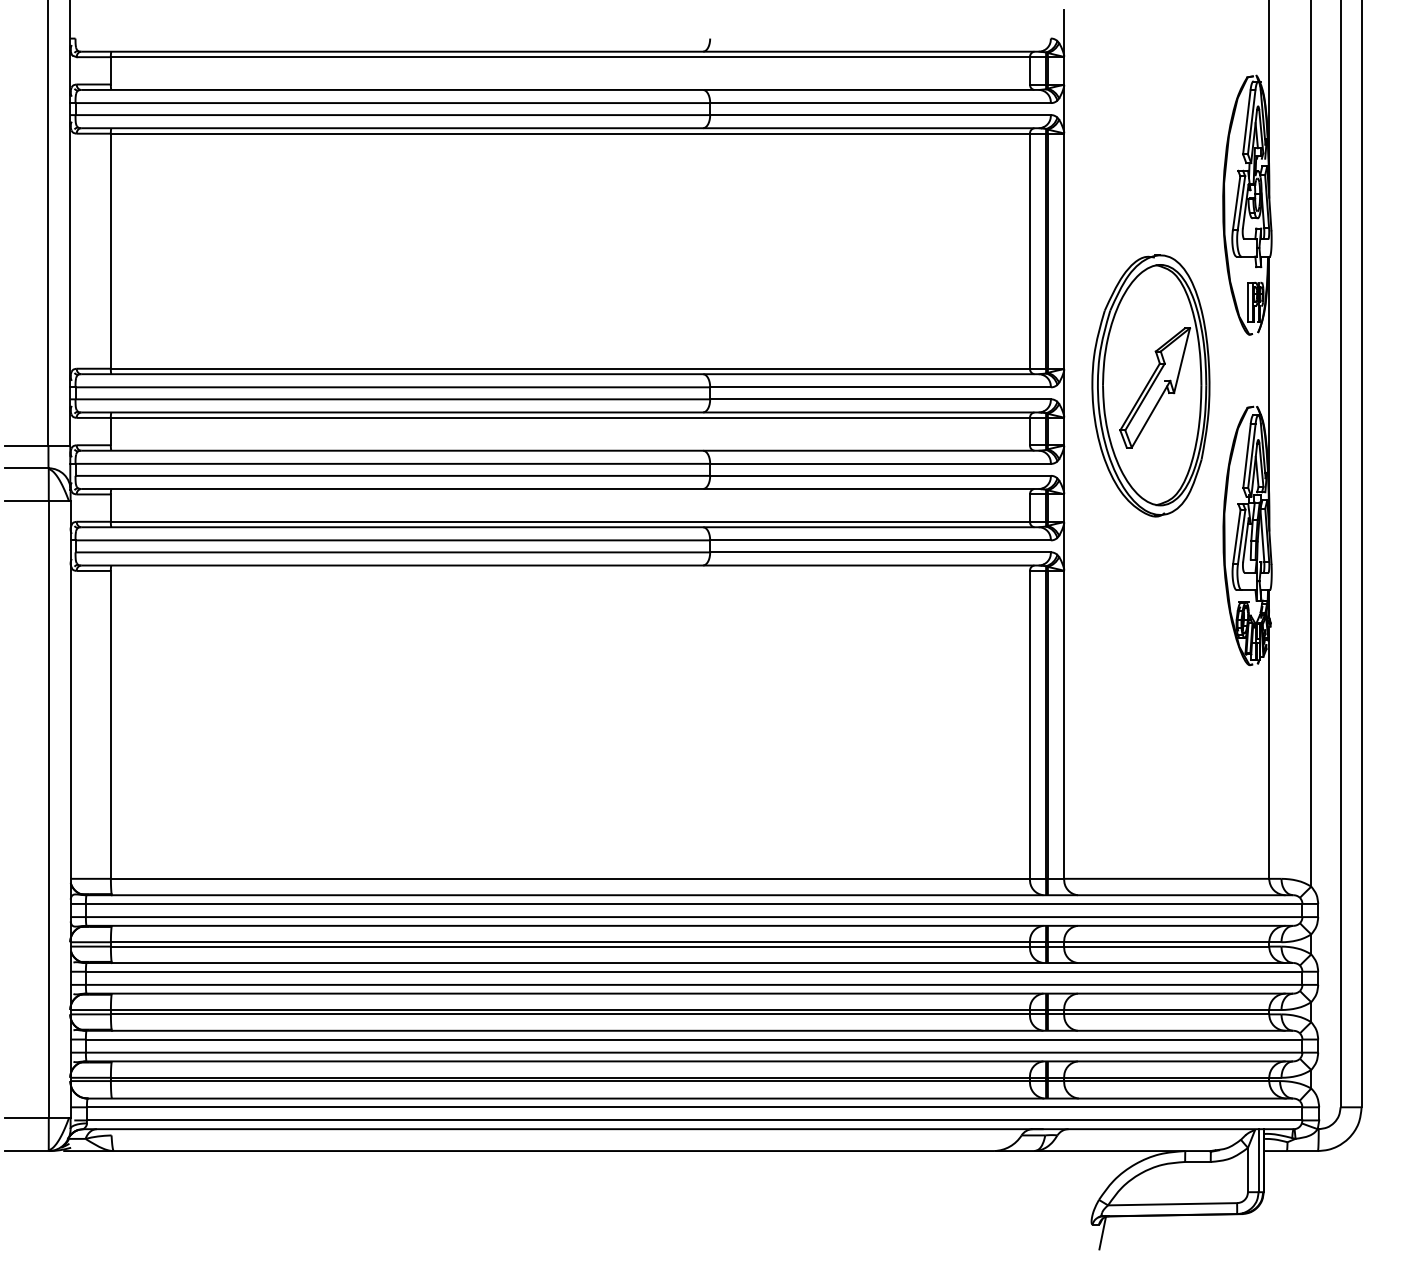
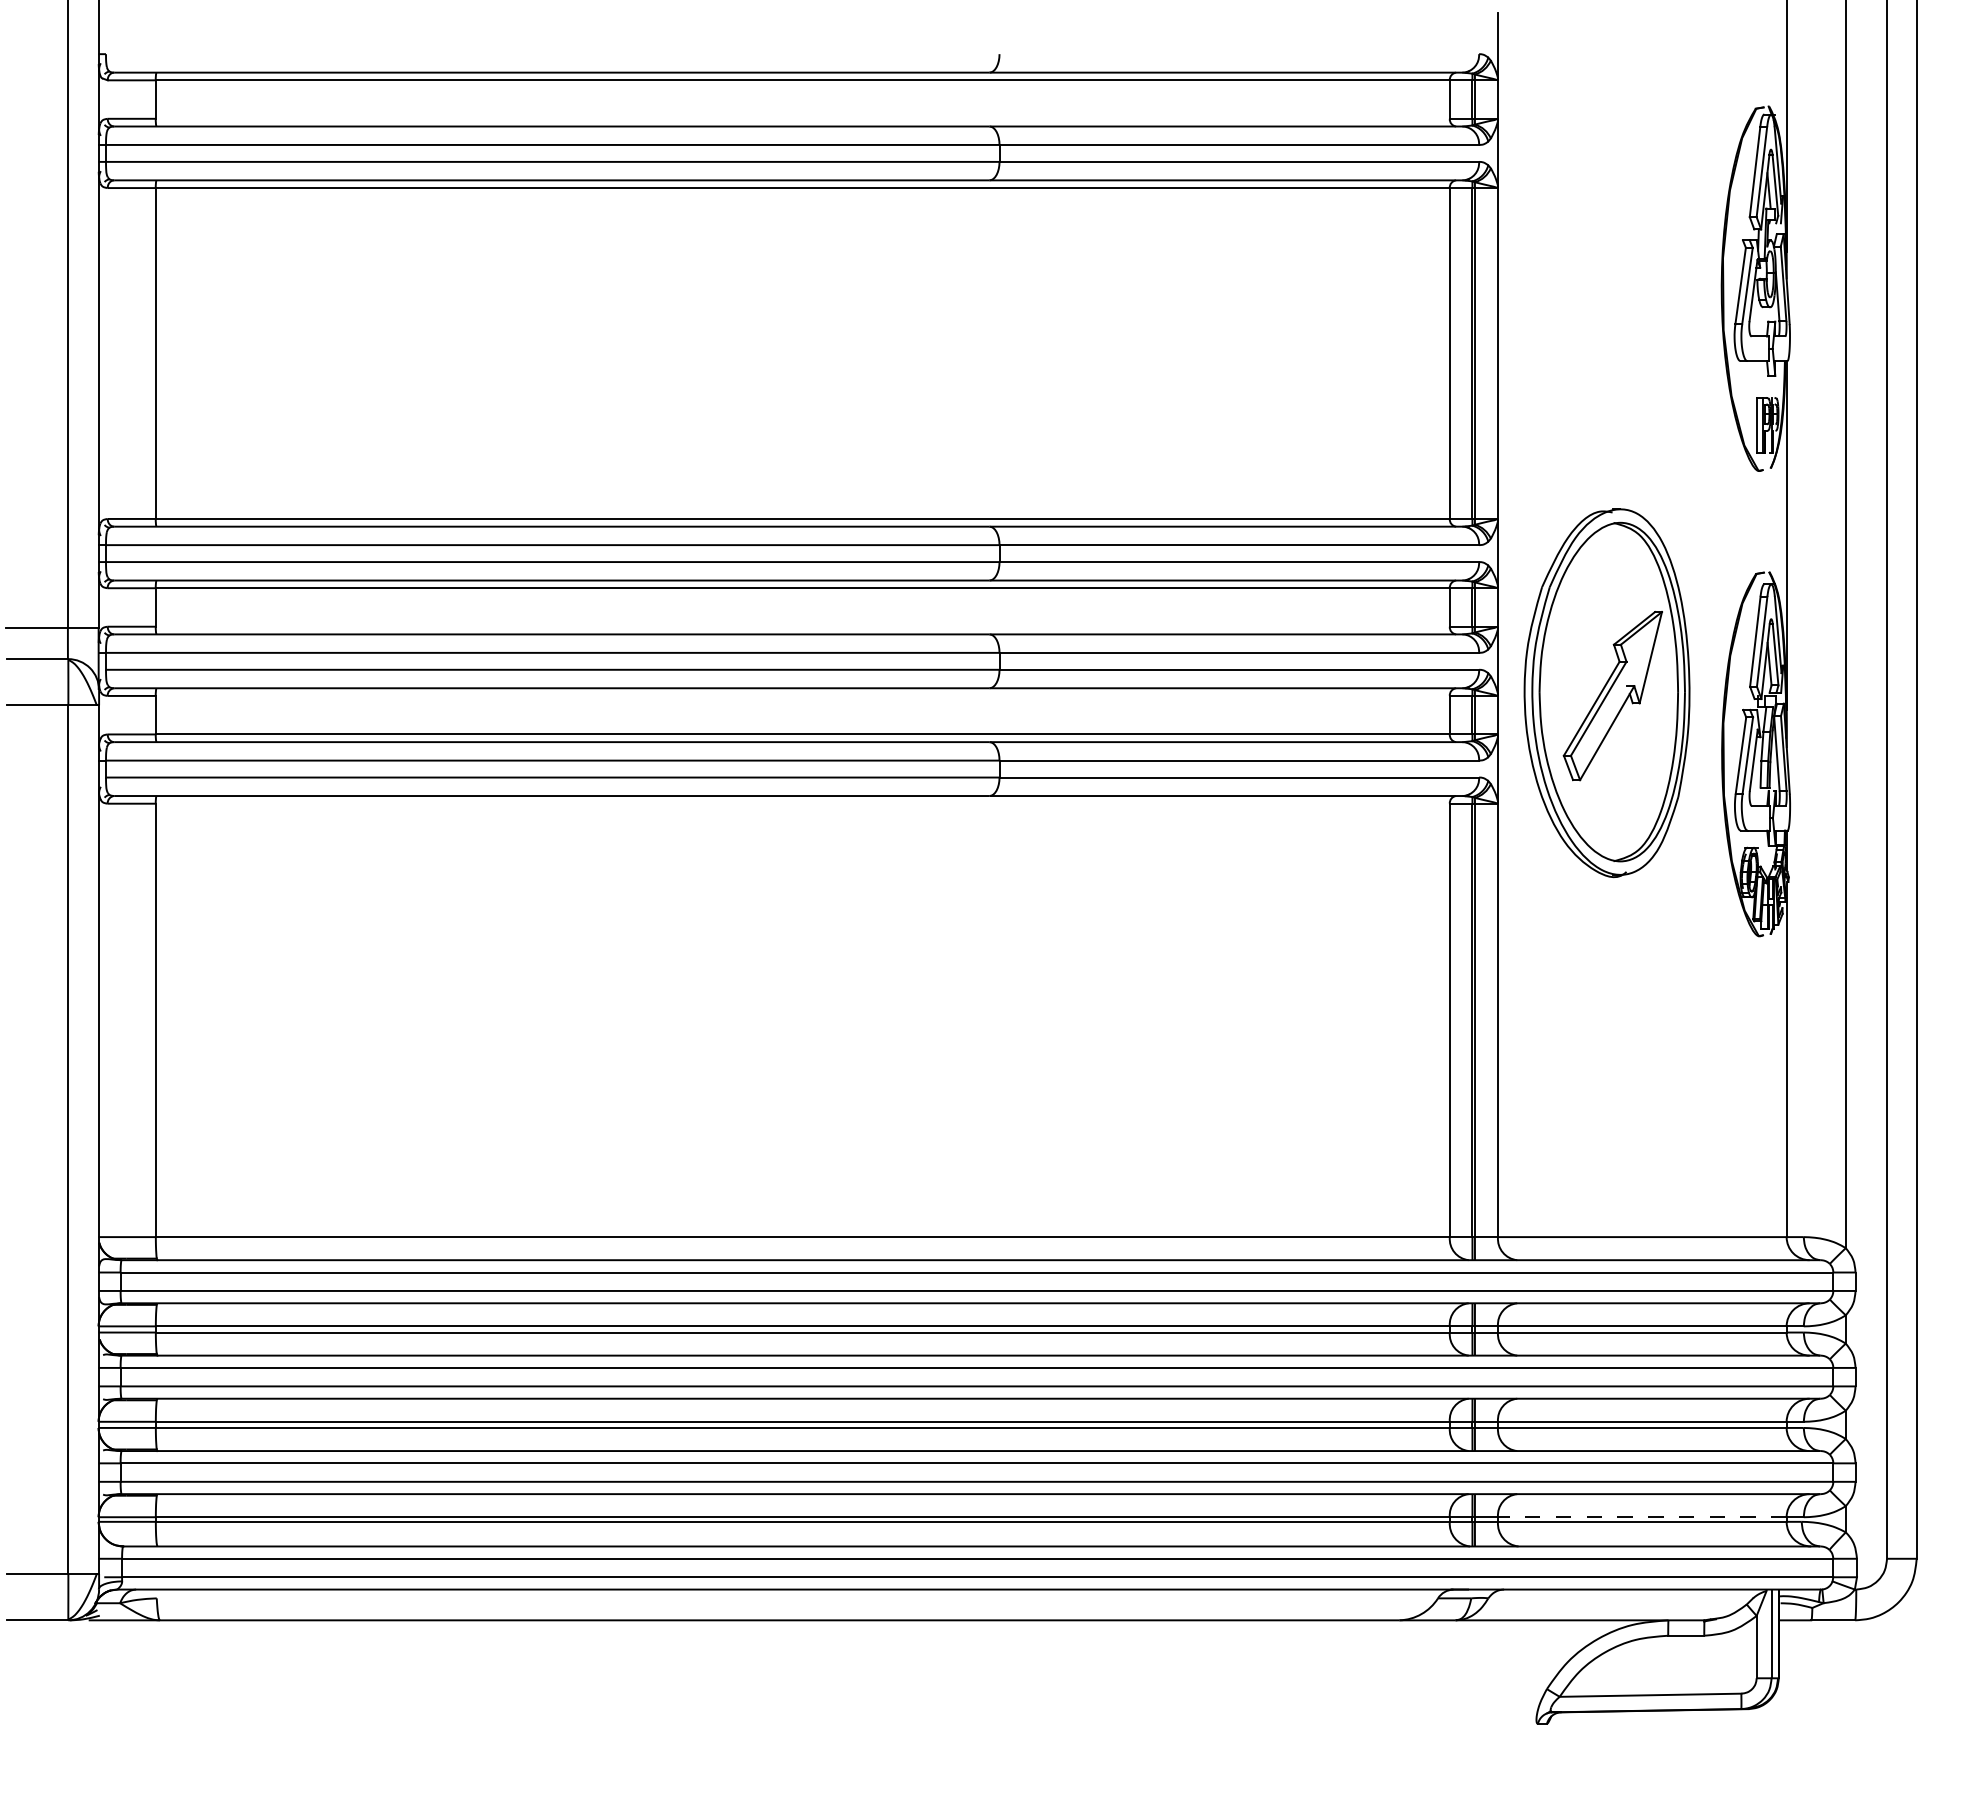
part: (1150, 386) -> (1606, 693), moved
line: (1166, 1077) -> (1641, 1517), solid -> dashed
line: (1102, 1232) -> (1551, 1734), removed

